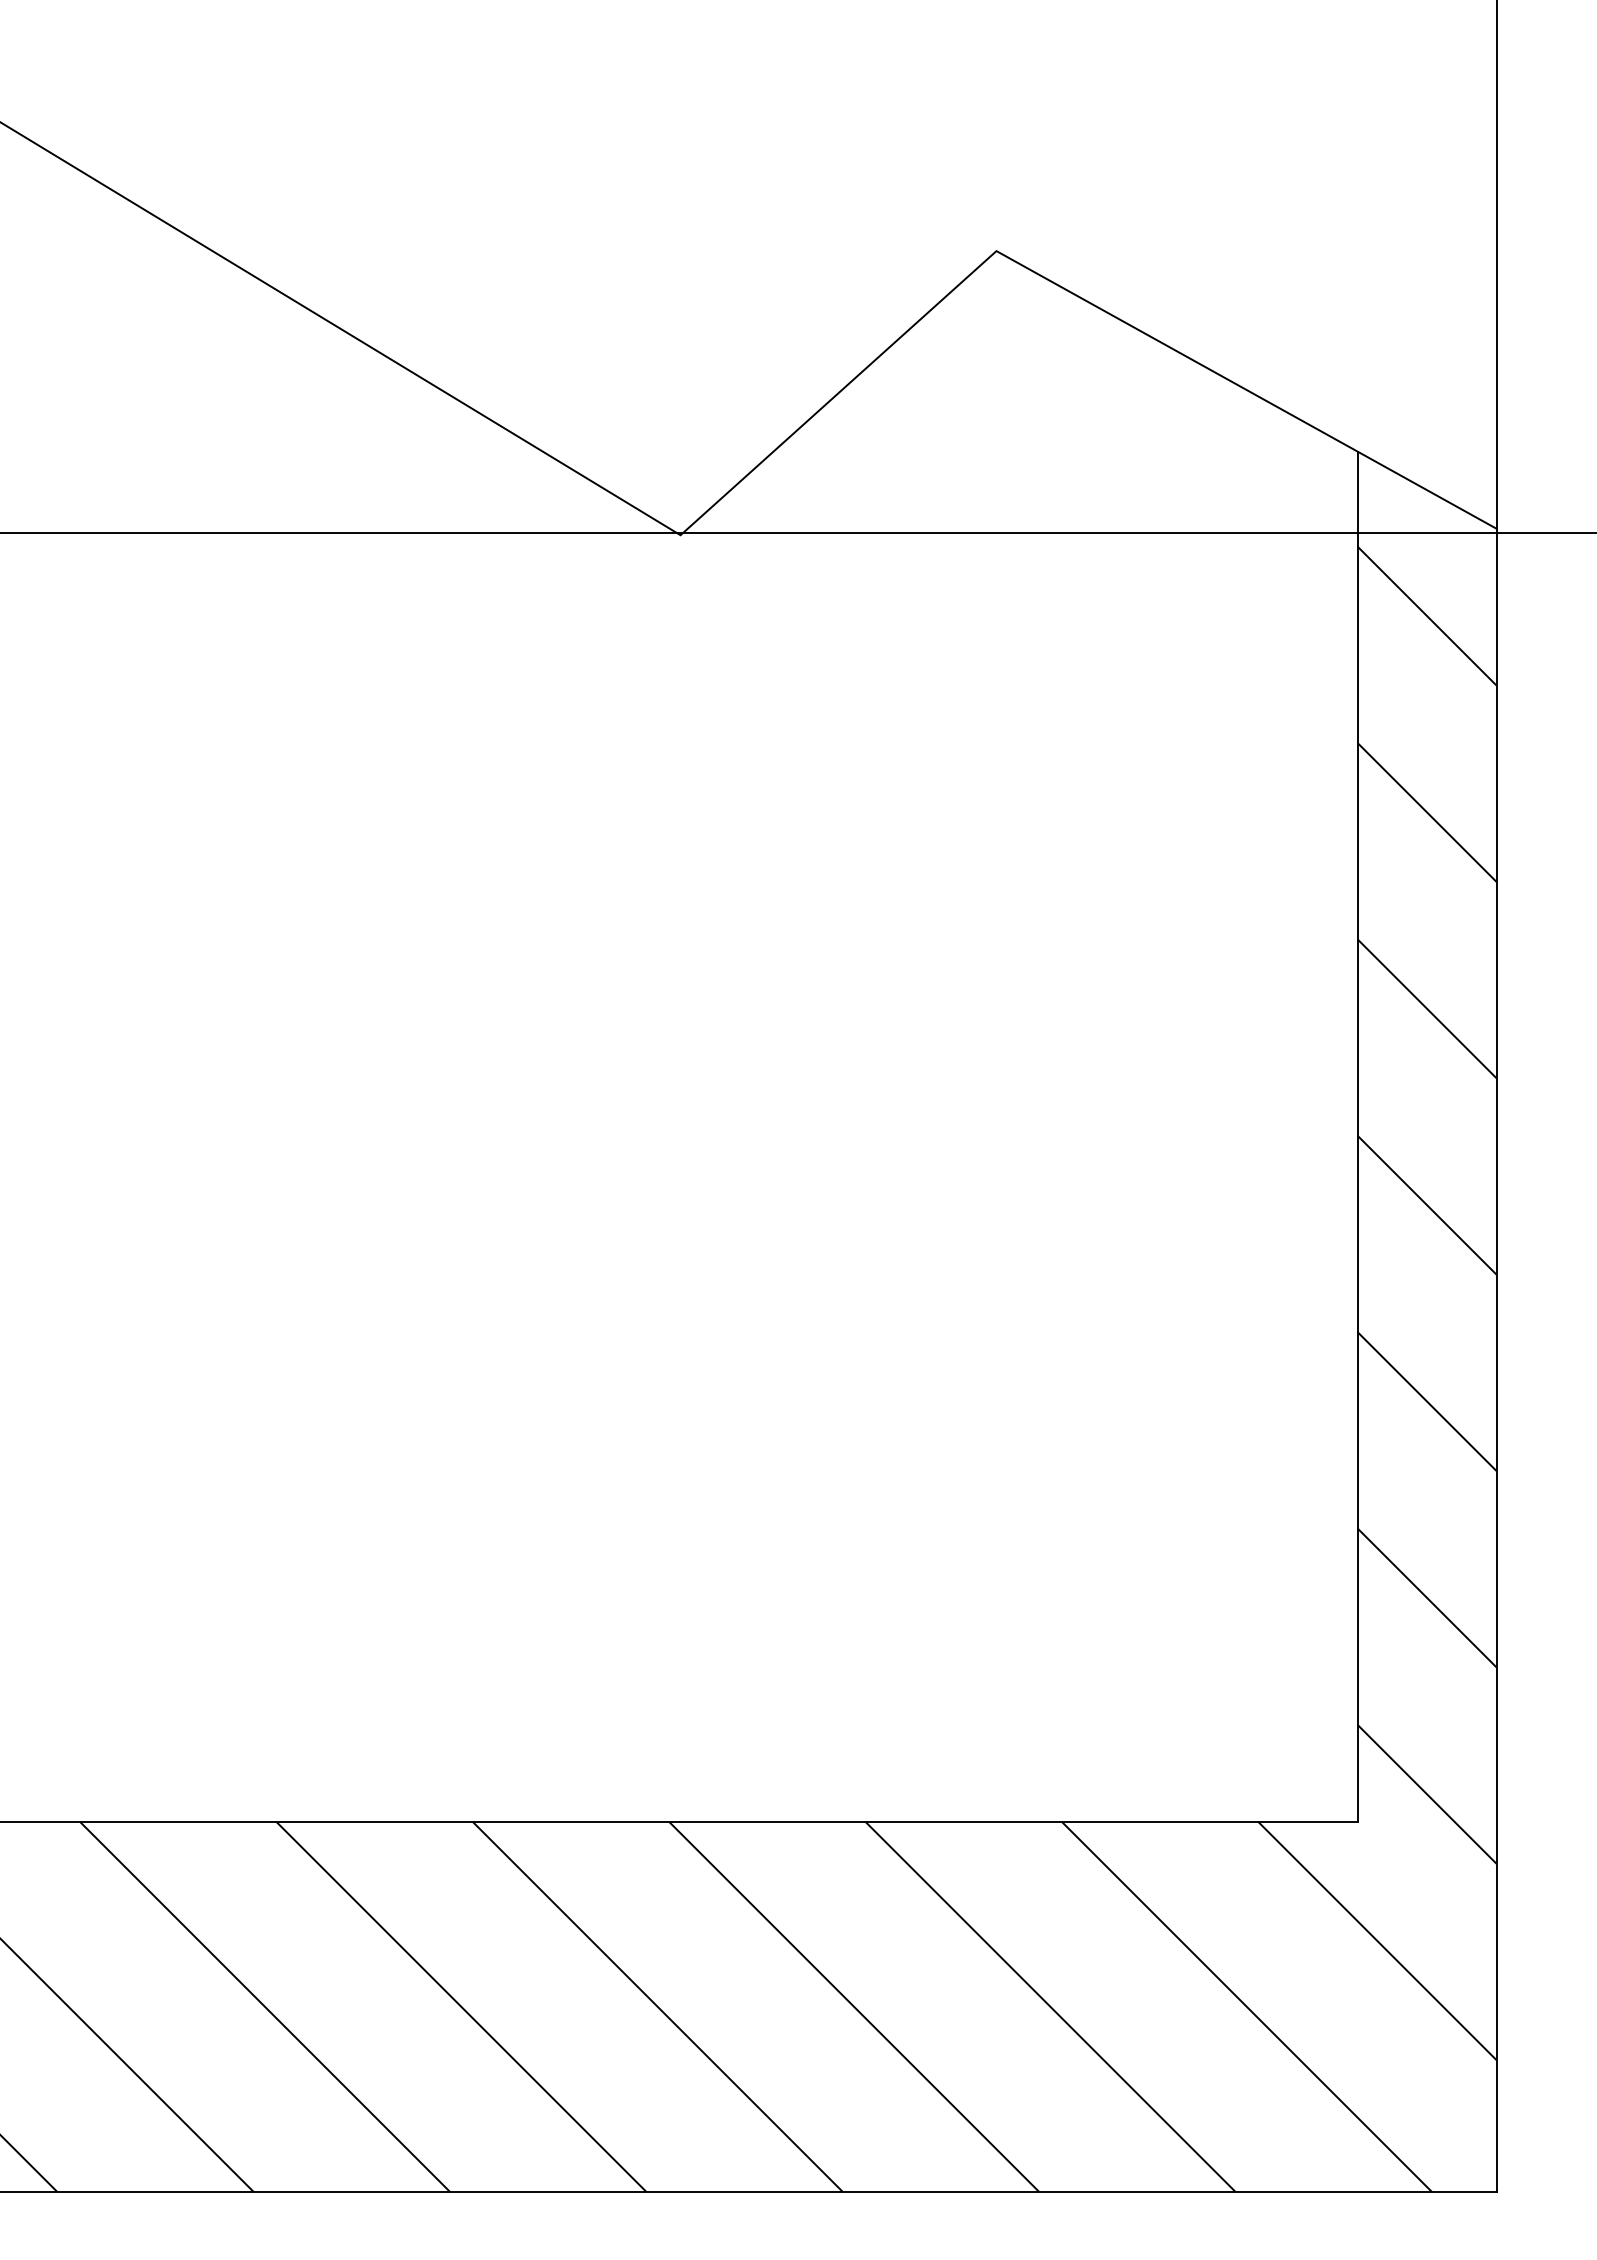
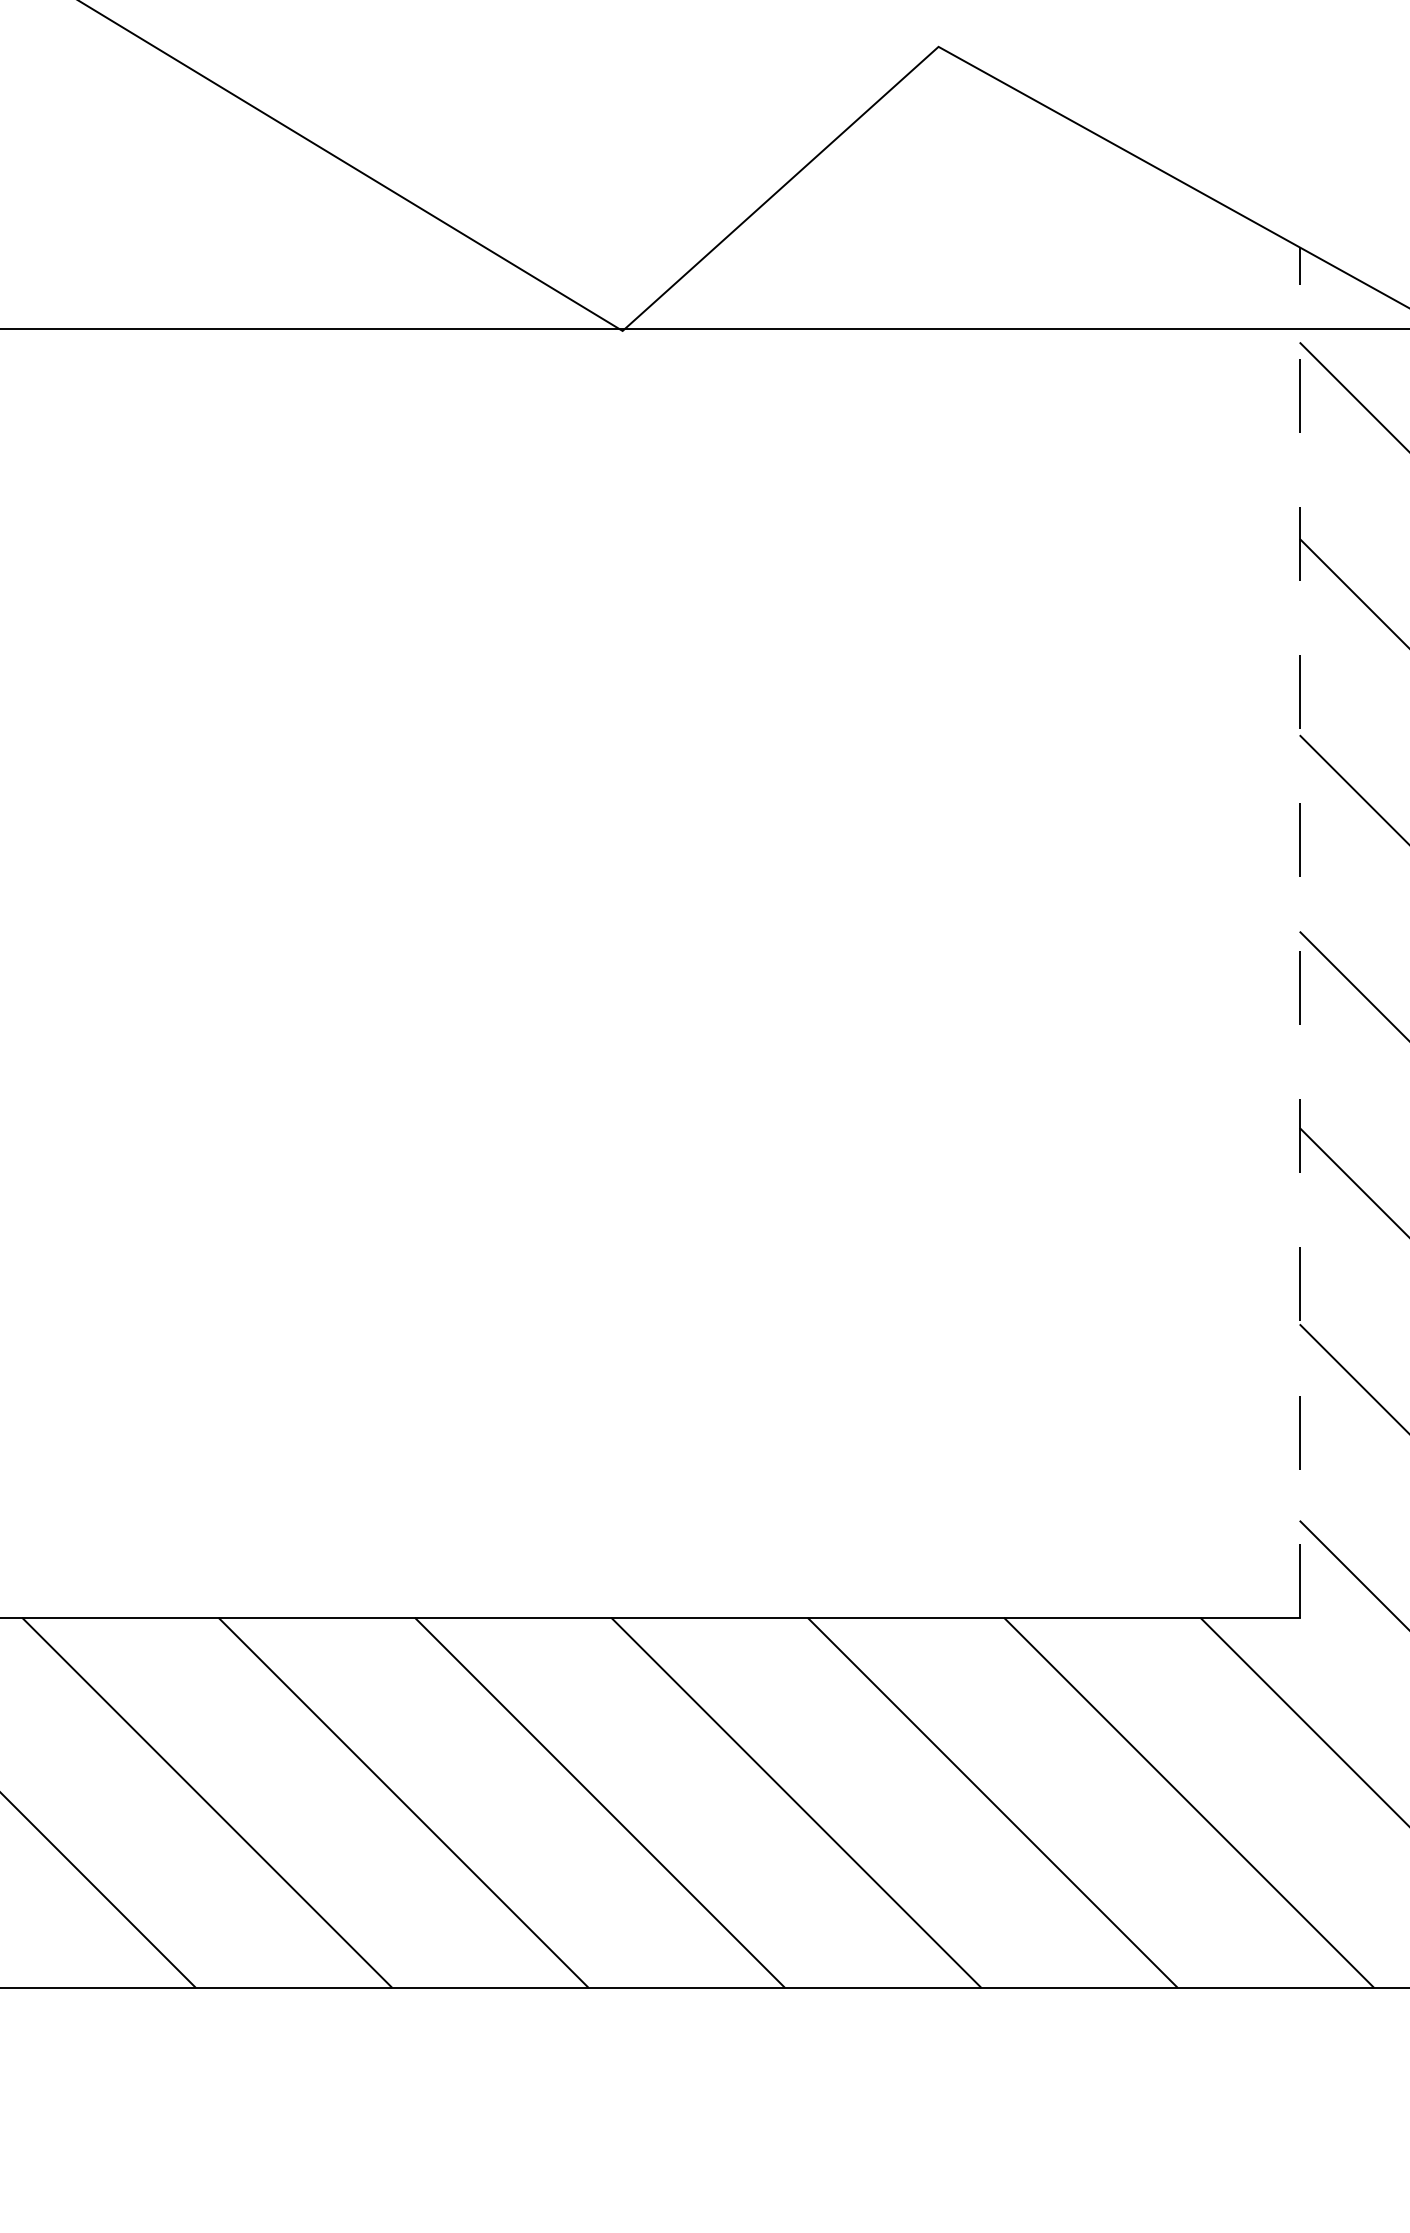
line: (1357, 1136) -> (1299, 932), solid -> dashed

